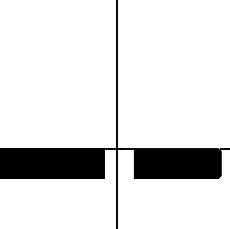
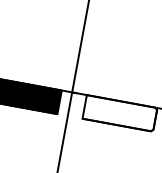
fill: (177, 163) -> (119, 113), removed

